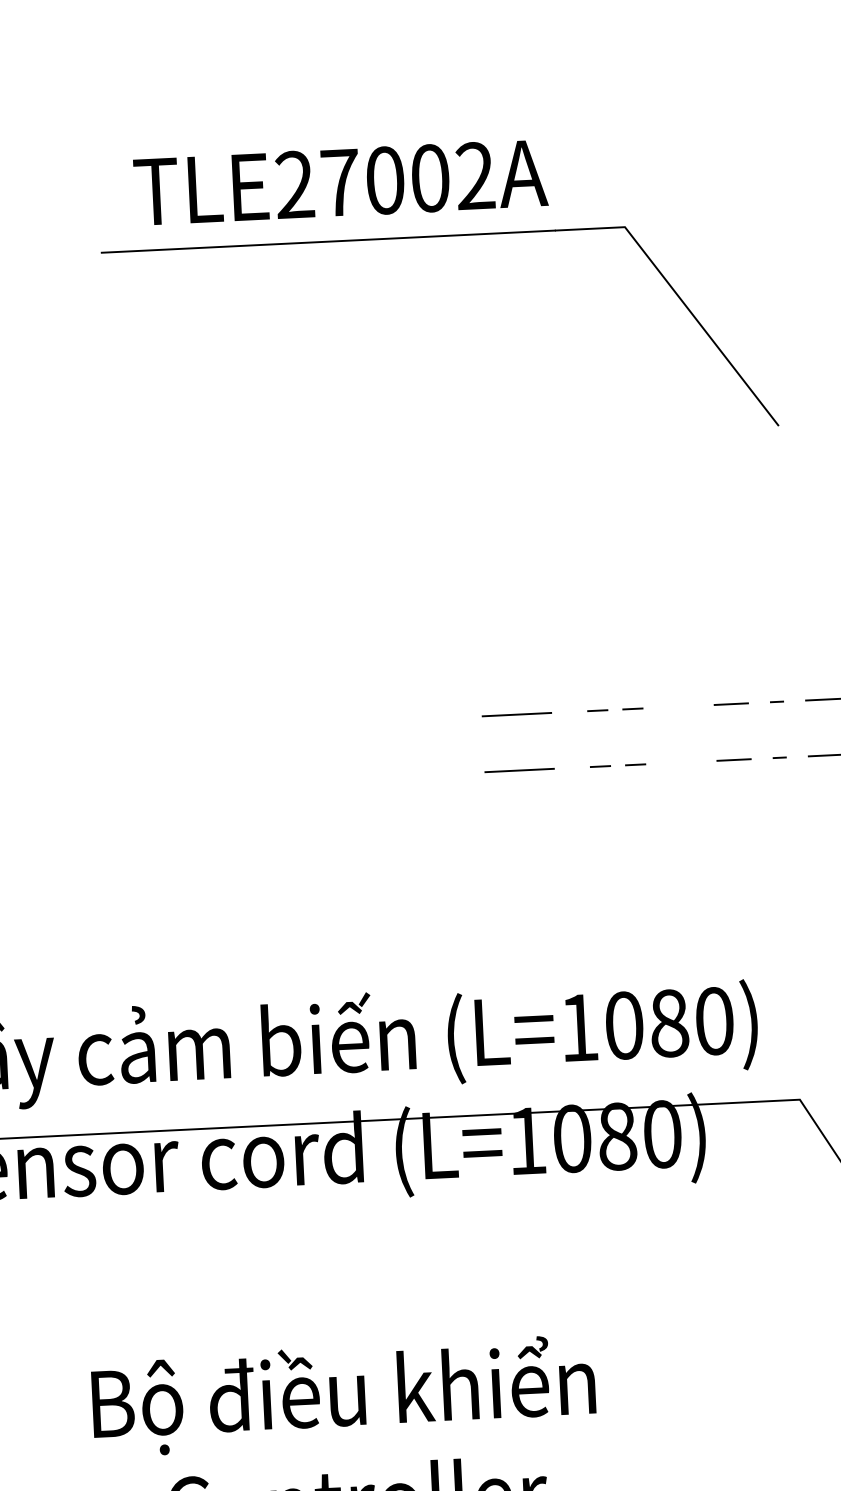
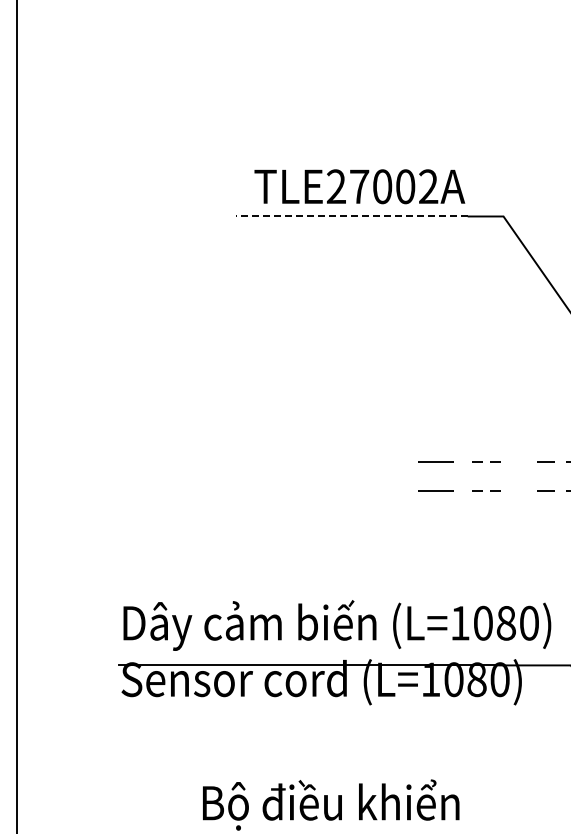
line: (329, 241) -> (352, 216), solid -> dashed

